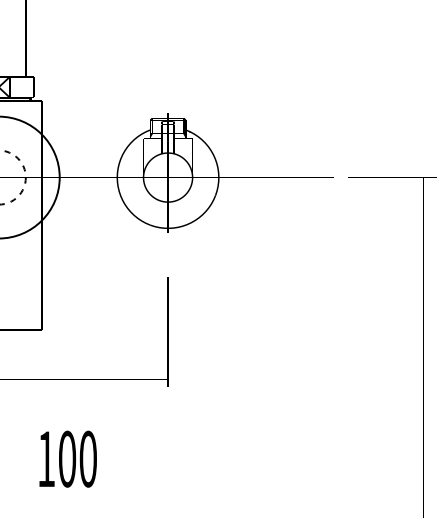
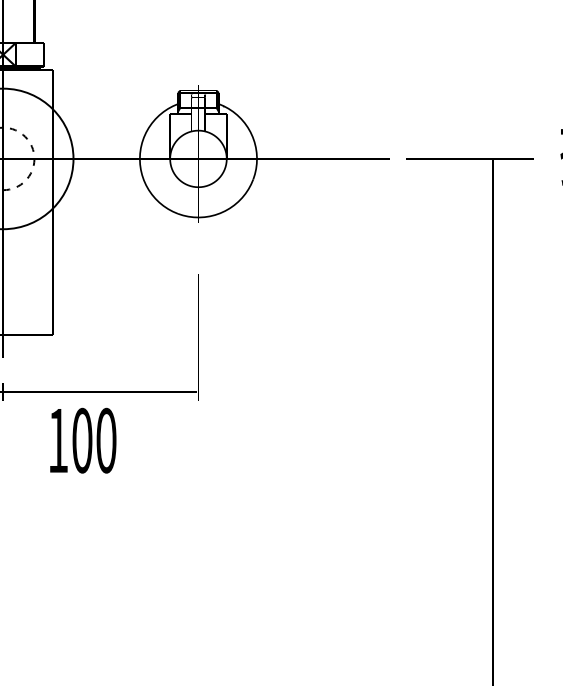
text: (68, 459) -> (83, 440), moved

